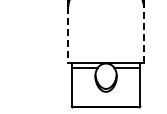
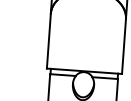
line: (68, 34) -> (49, 40), dashed -> solid
line: (144, 34) -> (124, 46), dashed -> solid

